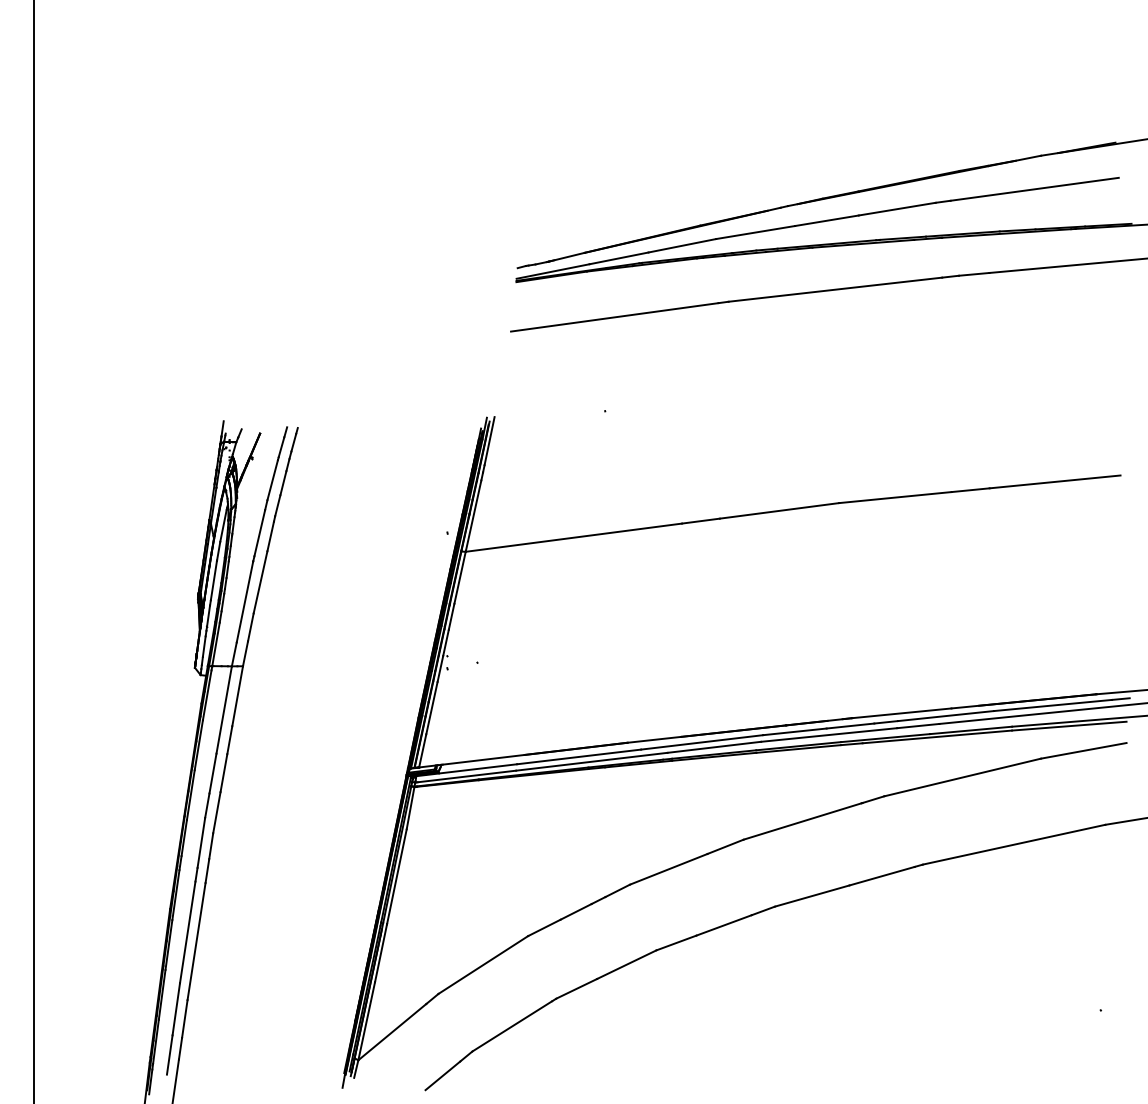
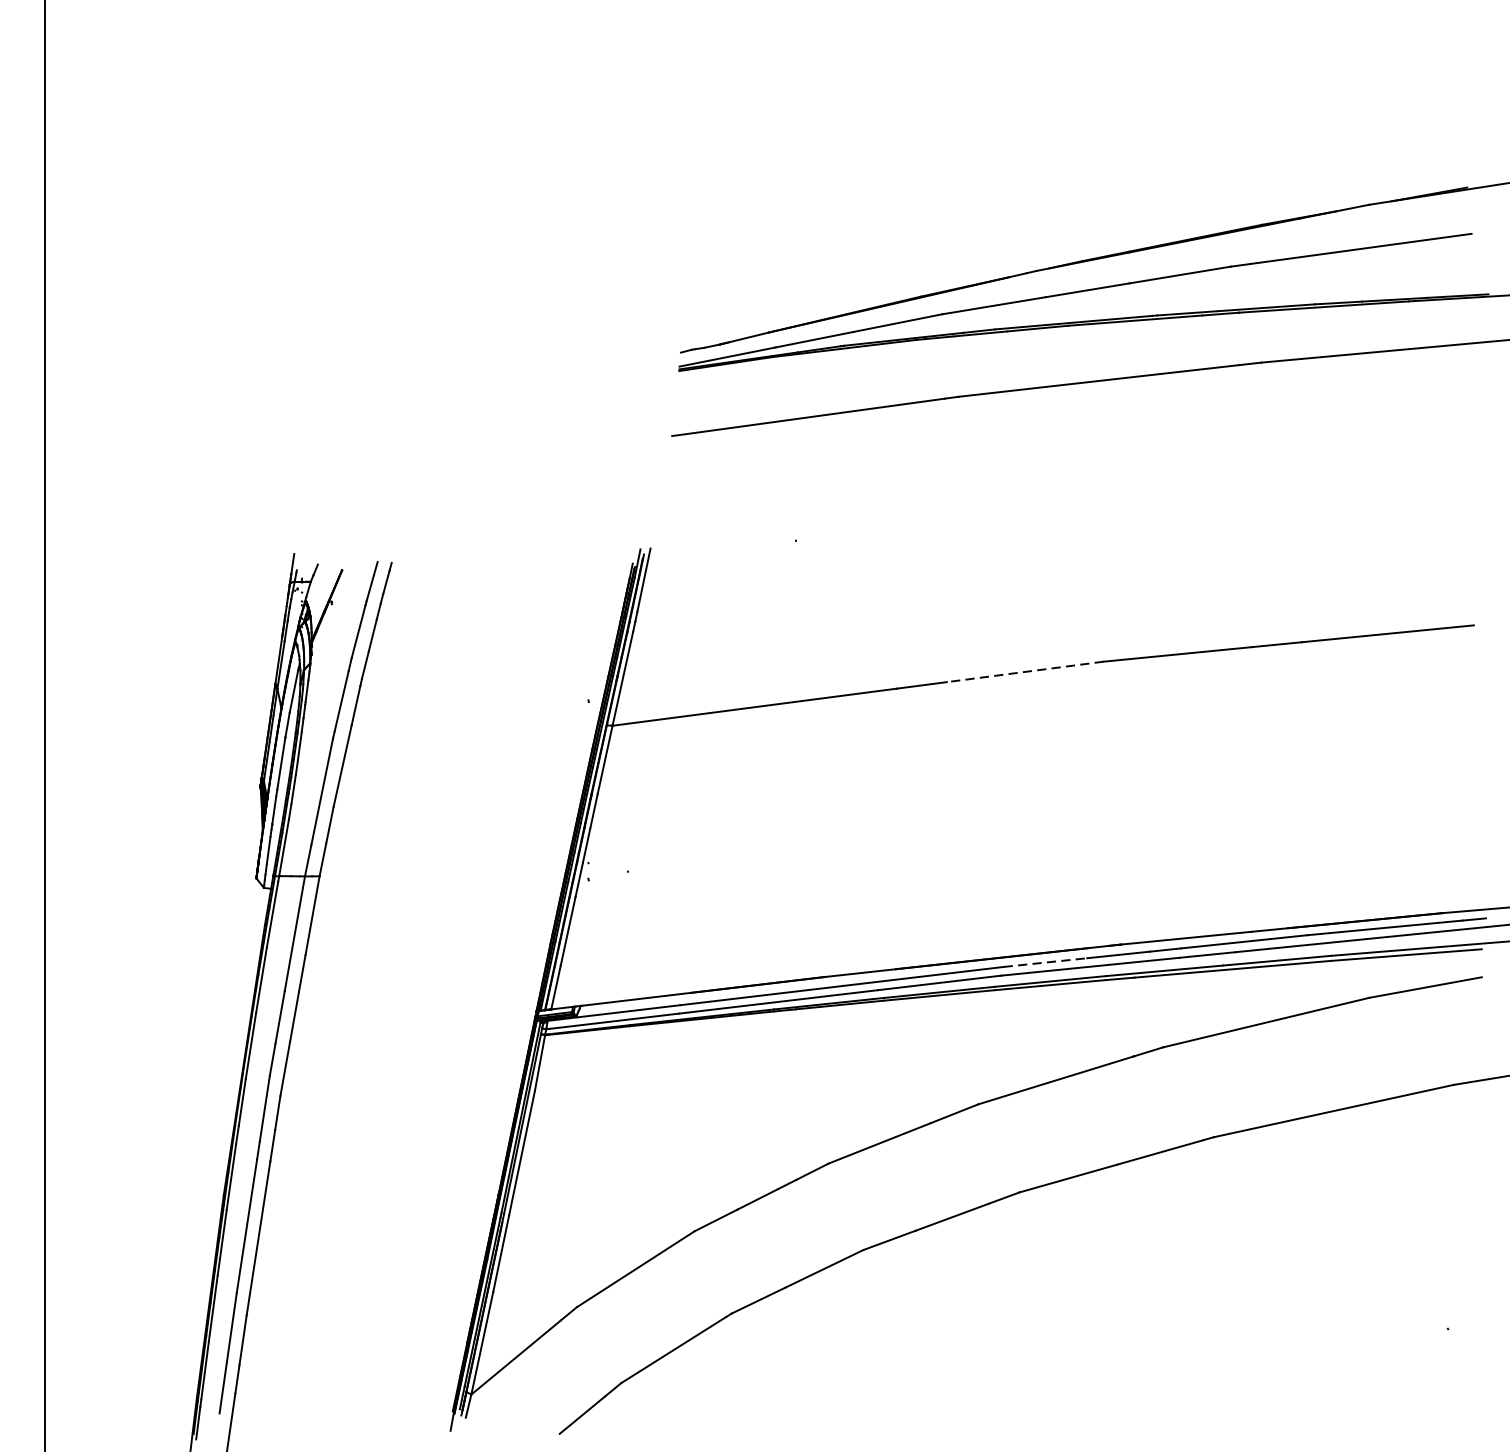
line: (778, 510) -> (1023, 671), solid -> dashed
line: (794, 731) -> (1045, 962), solid -> dashed

